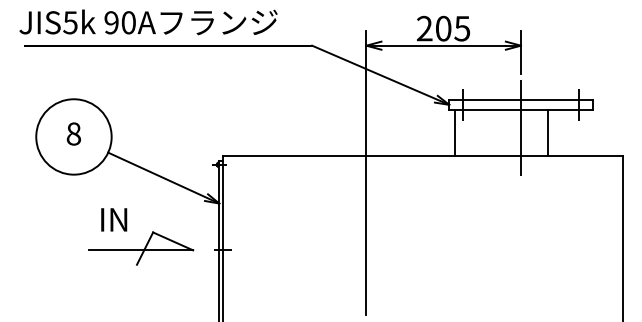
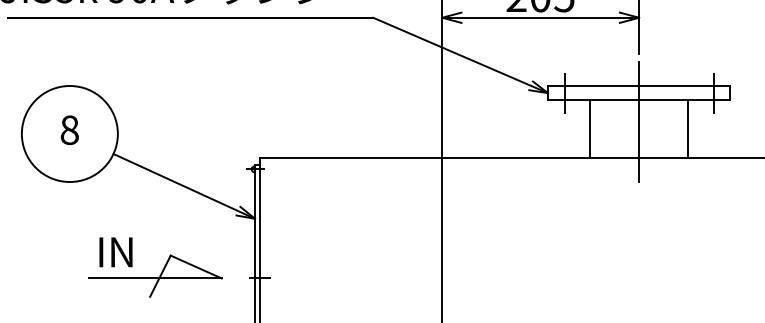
line: (454, 133) -> (590, 129), moved
line: (548, 133) -> (688, 129), moved
text: (114, 219) -> (116, 251), moved

